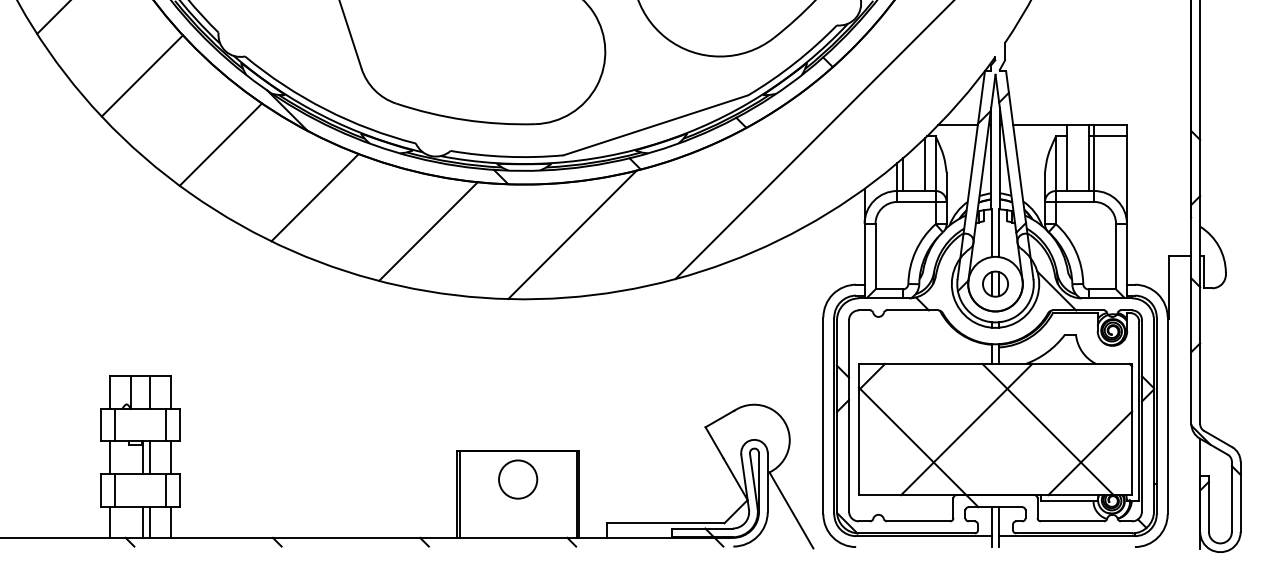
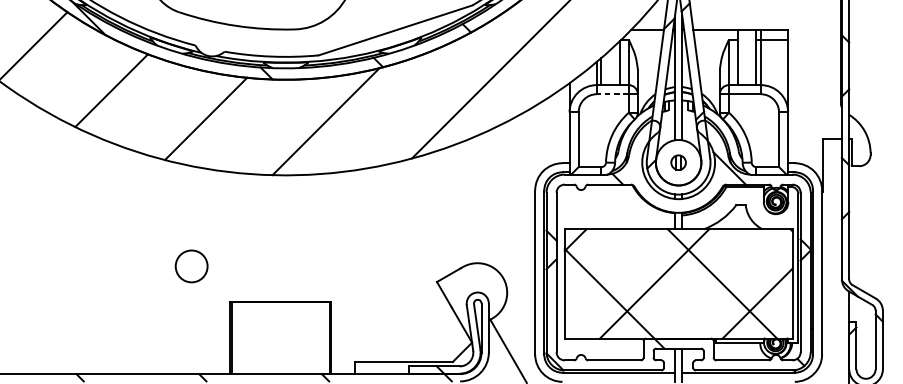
line: (916, 201) -> (612, 93), solid -> dashed
part: (995, 283) -> (678, 162), size x0.7
circle: (518, 479) -> (191, 266), moved

